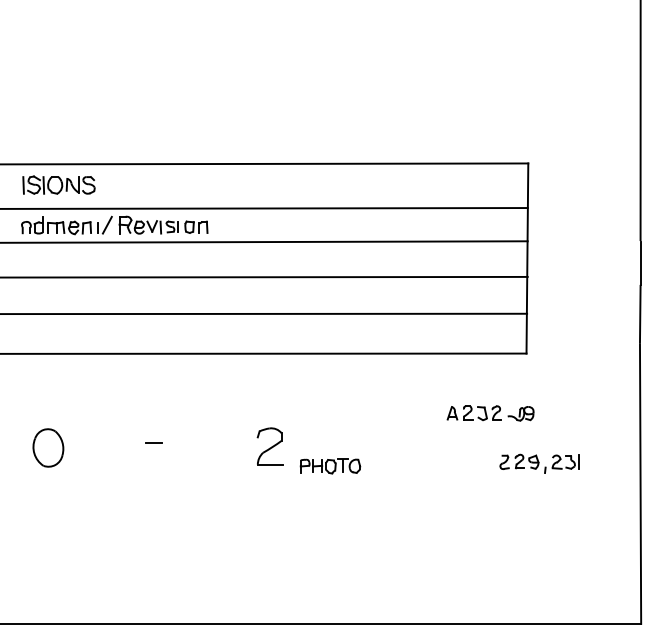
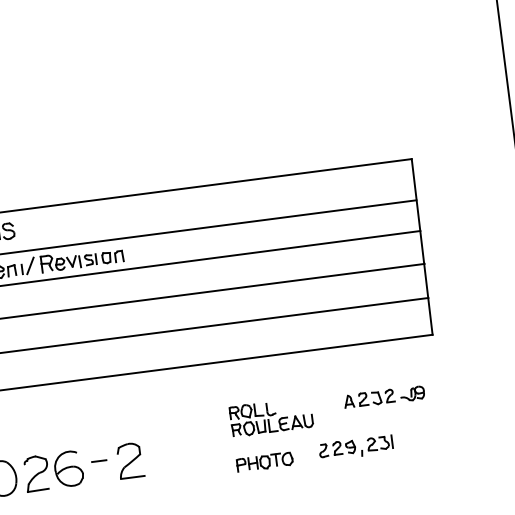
part: (490, 413) -> (384, 397), moved
part: (343, 419) -> (271, 417), added
part: (103, 446) -> (53, 470), added
part: (269, 446) -> (129, 460), moved
part: (539, 463) -> (356, 447), moved

